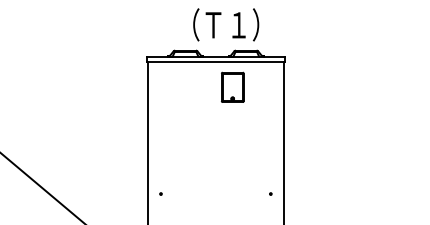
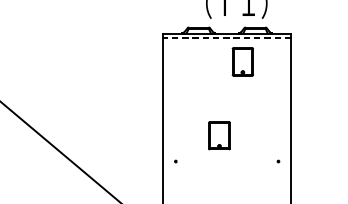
line: (215, 61) -> (226, 37), solid -> dashed
part: (207, 165) -> (219, 134), added

